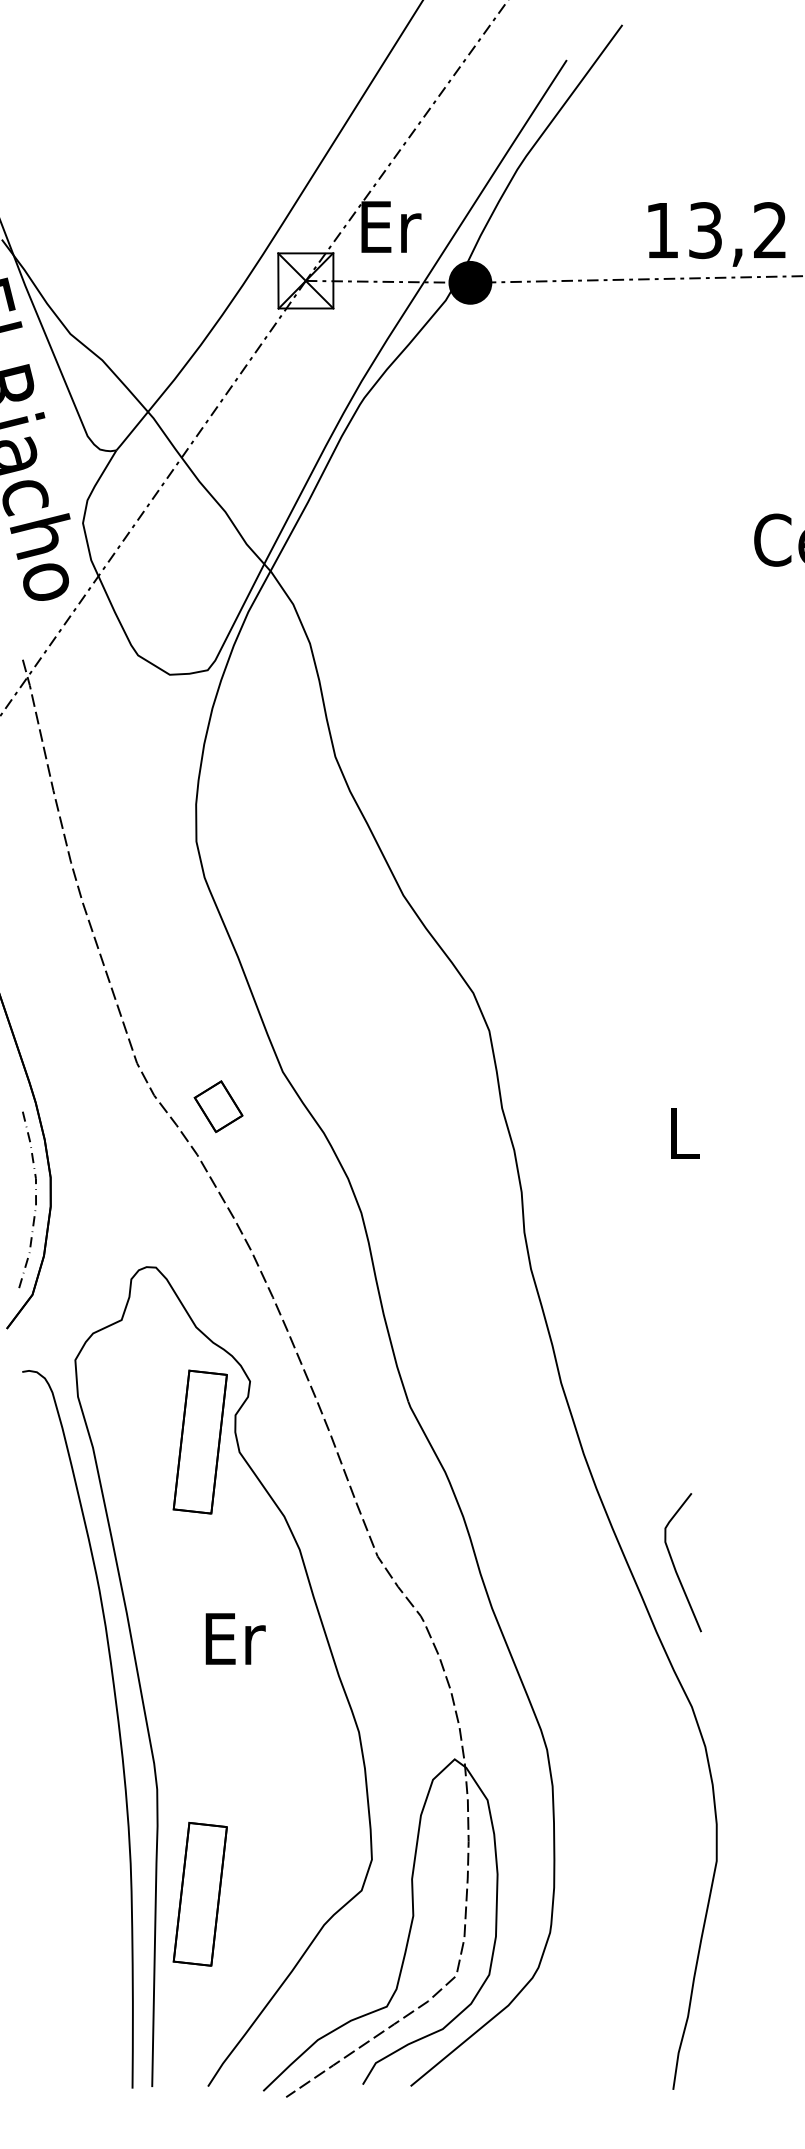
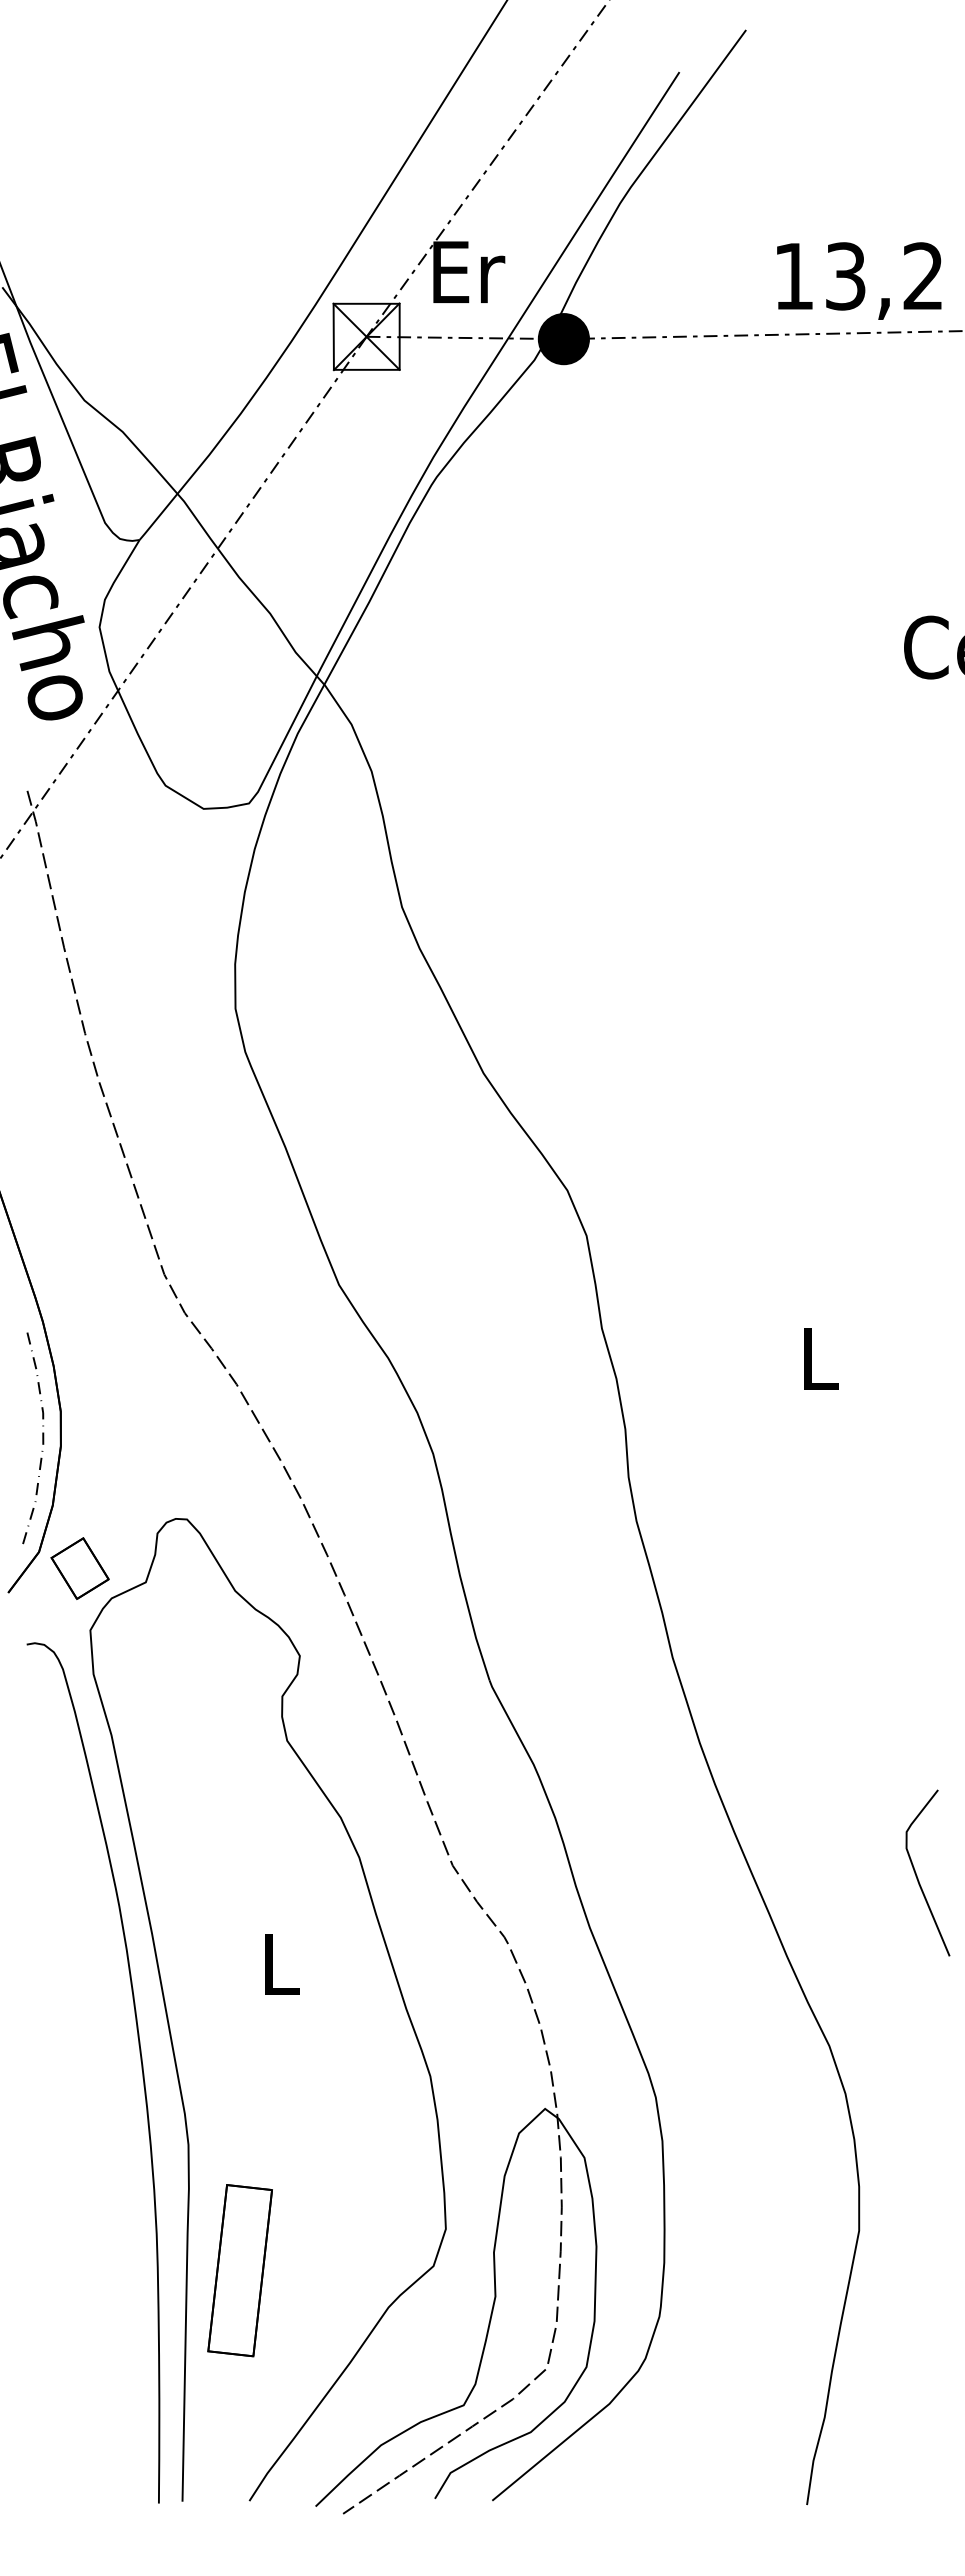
part: (218, 1106) -> (79, 1568), moved
part: (199, 1442) -> (239, 1728), removed
curve: (674, 1564) -> (917, 1875), moved
text: (235, 1638) -> (282, 1964), Er -> L

